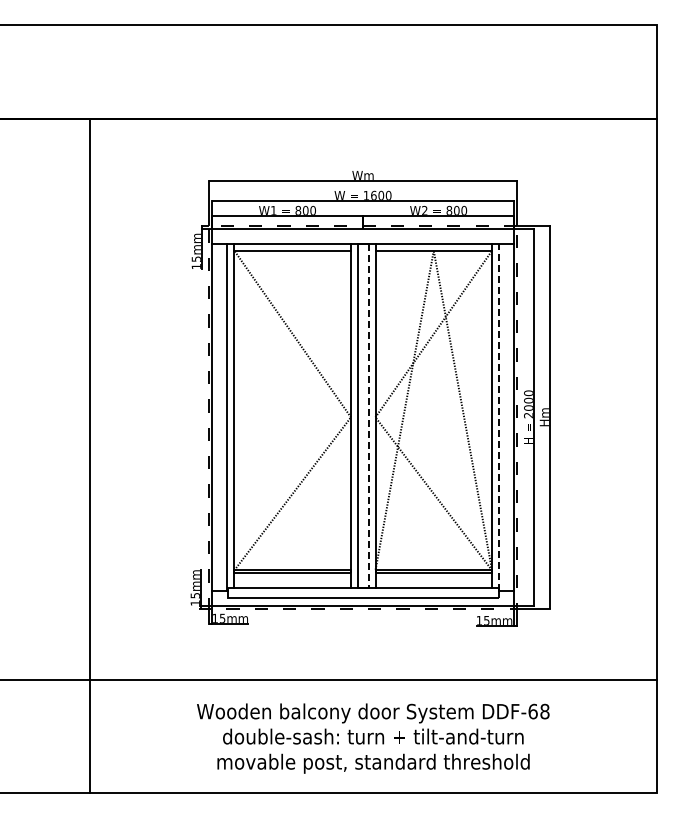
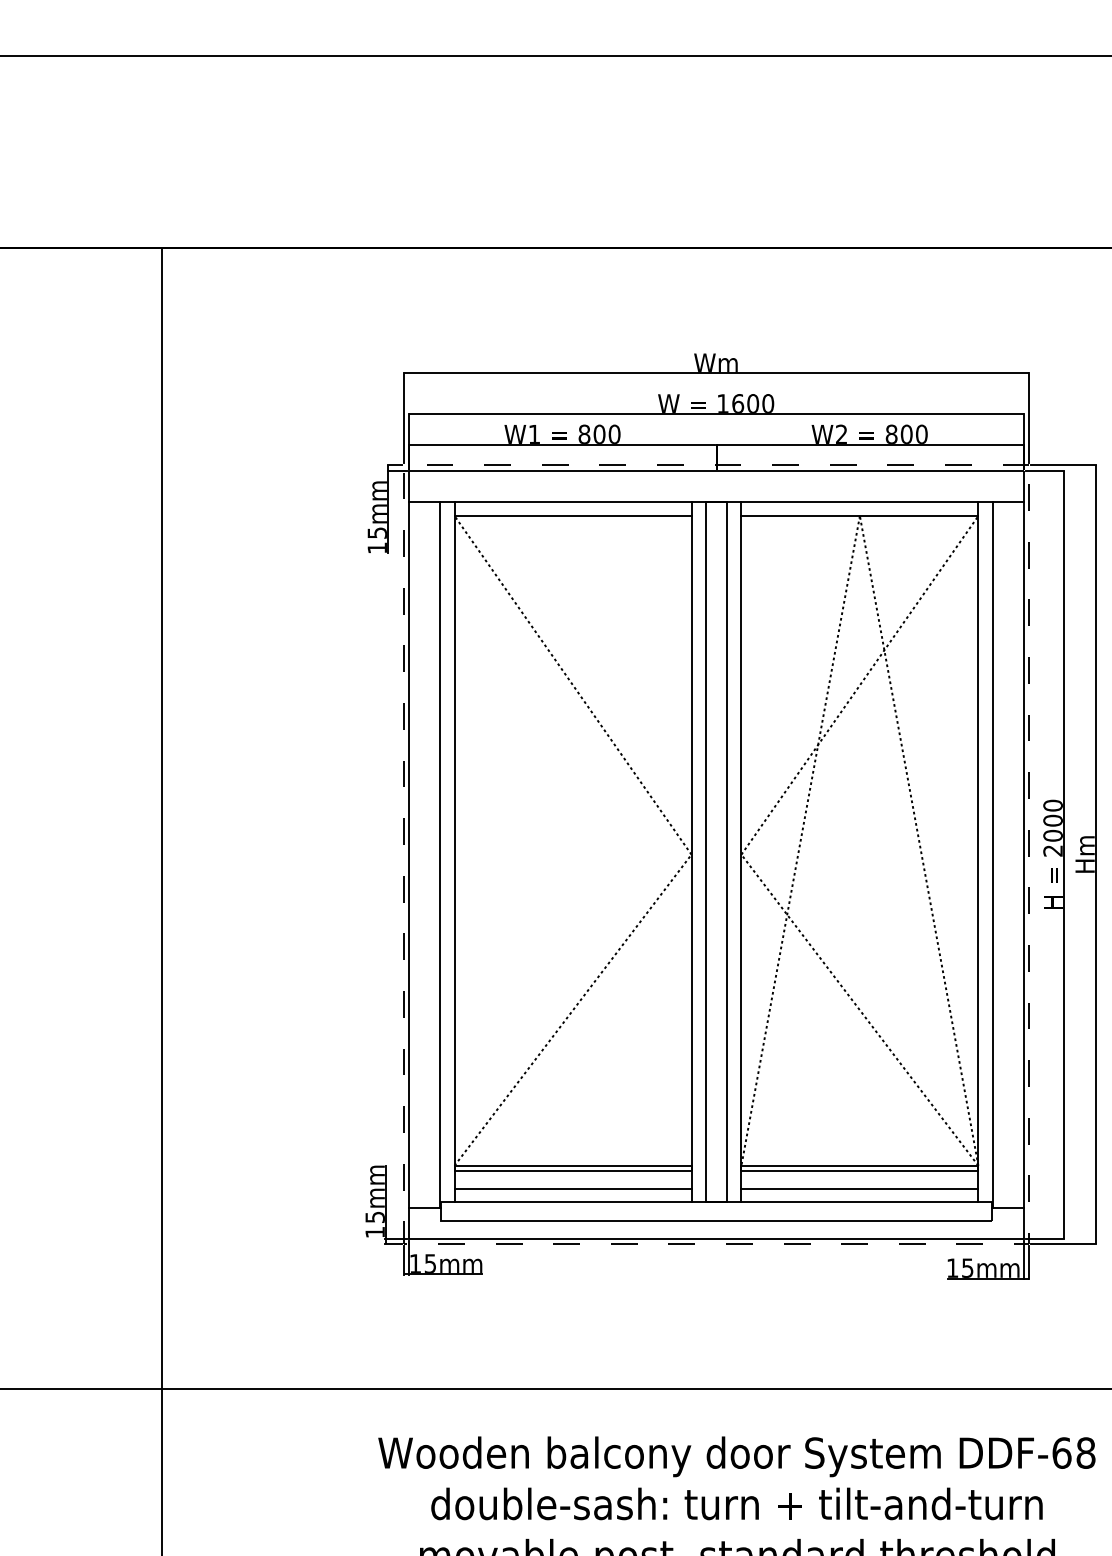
line: (368, 416) -> (727, 852), dashed -> solid
line: (499, 417) -> (993, 854), dashed -> solid
line: (292, 581) -> (572, 1188), added
line: (433, 581) -> (859, 1188), added

